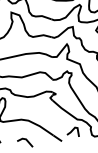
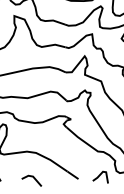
line: (73, 130) -> (100, 175), moved

